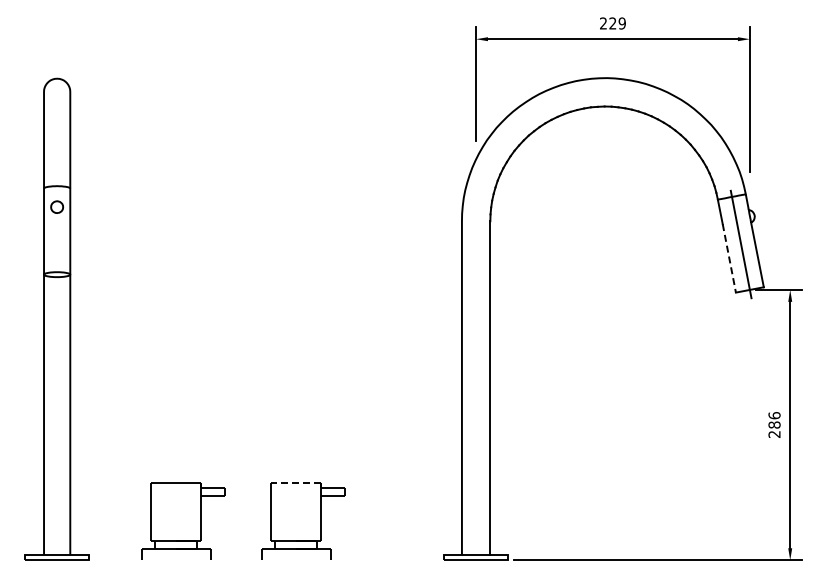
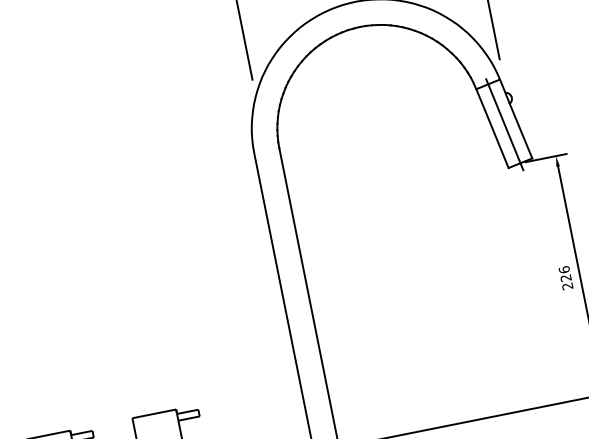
line: (729, 258) -> (496, 139), dashed -> solid
text: (774, 424) -> (565, 277), 286 -> 226
line: (296, 483) -> (154, 413), dashed -> solid

